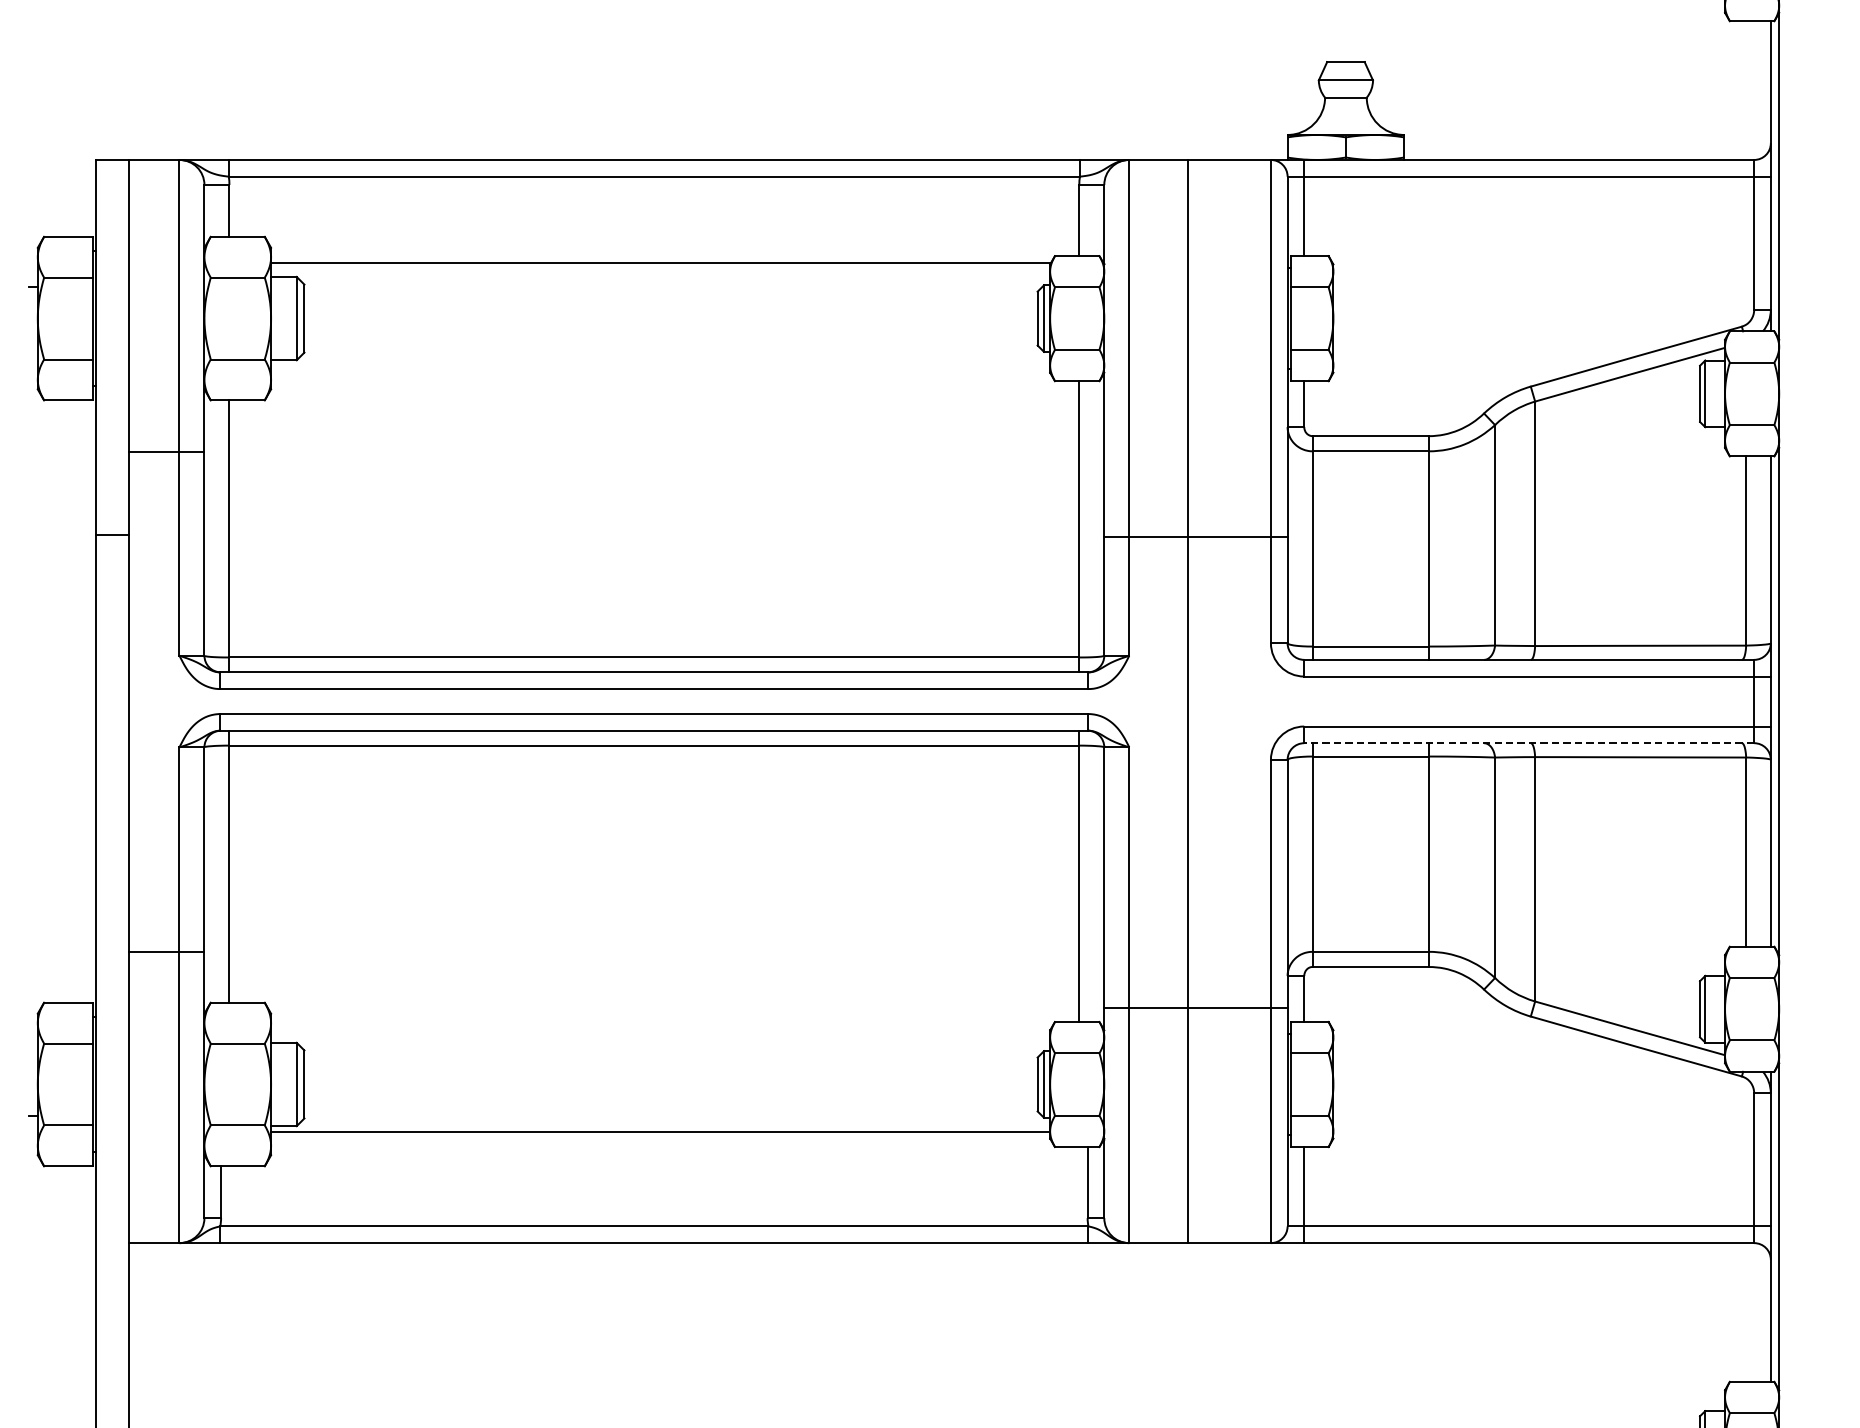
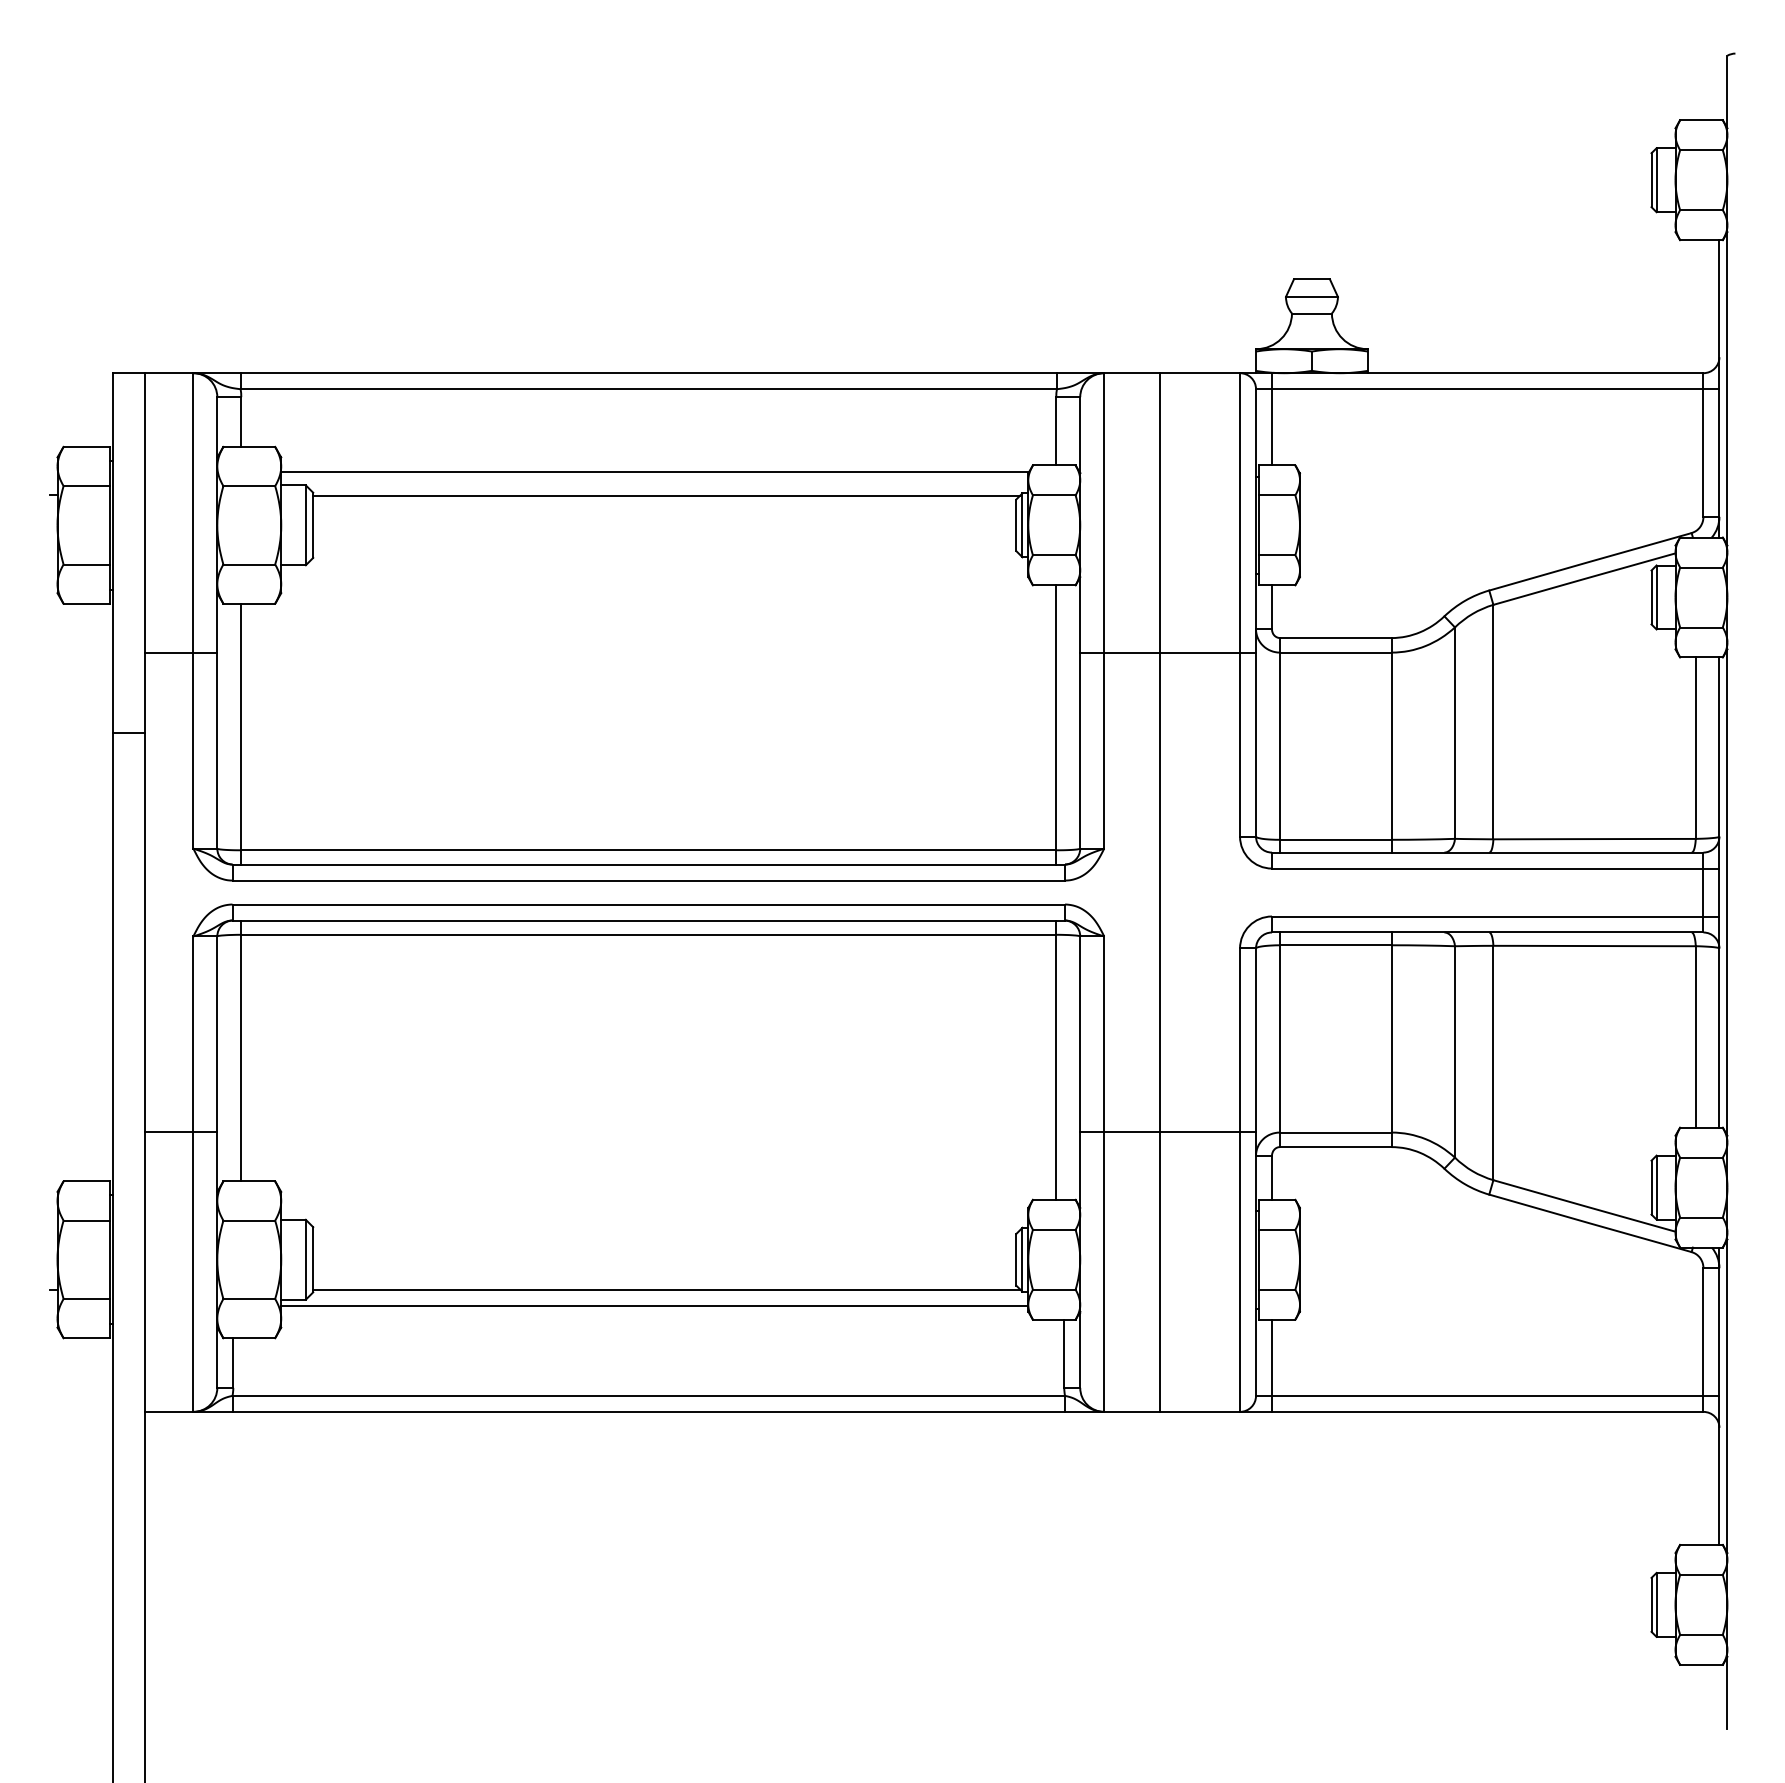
line: (672, 288) -> (666, 496), added
line: (1196, 536) -> (1168, 652), moved
line: (1528, 743) -> (1487, 932), dashed -> solid
line: (1196, 1008) -> (1168, 1132), moved
line: (672, 1115) -> (666, 1289), added

